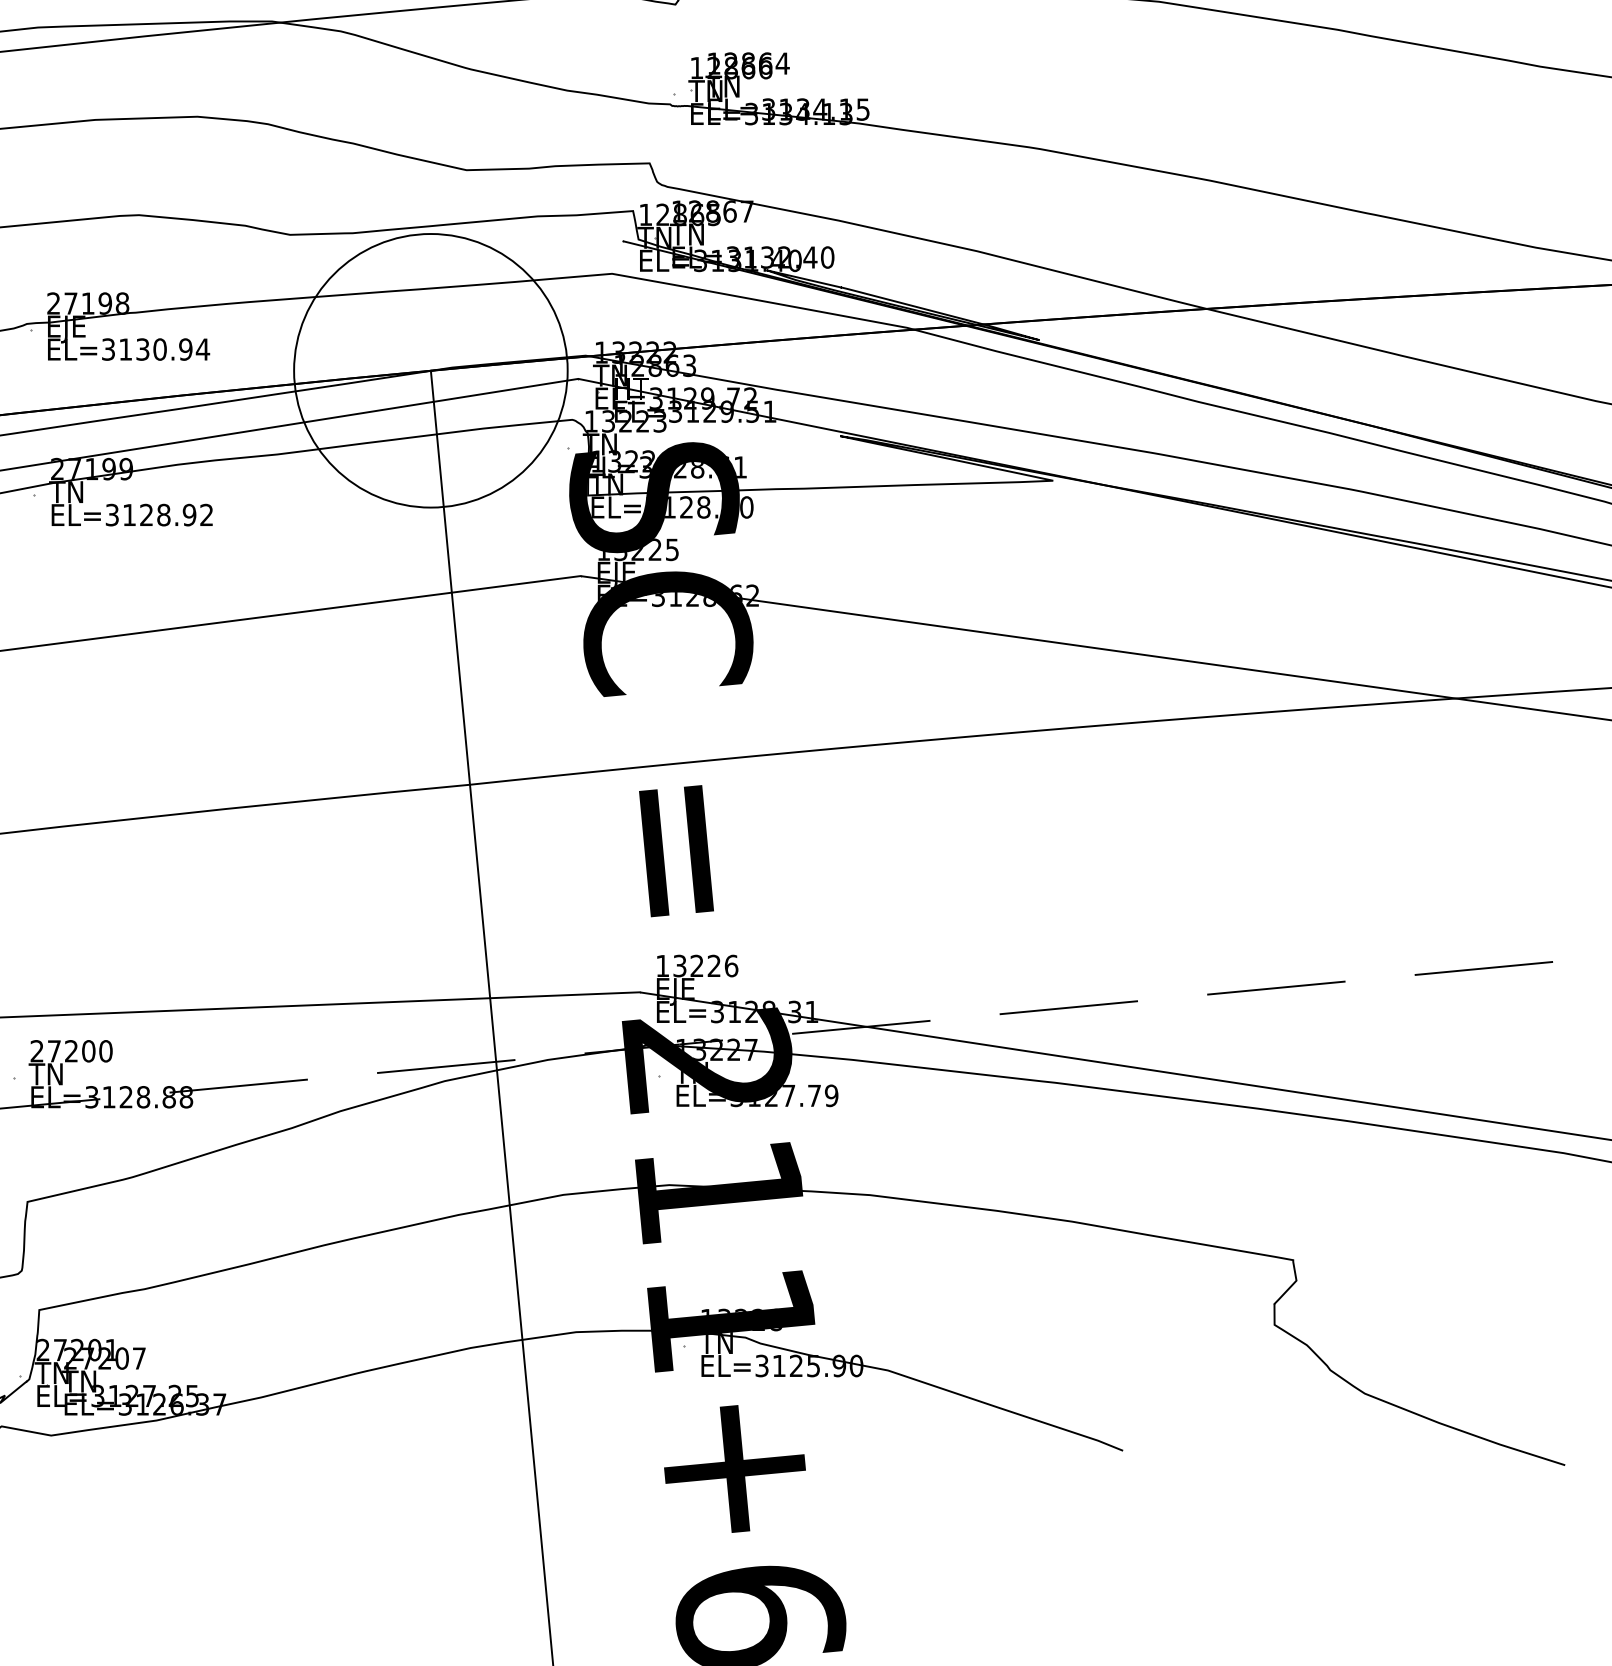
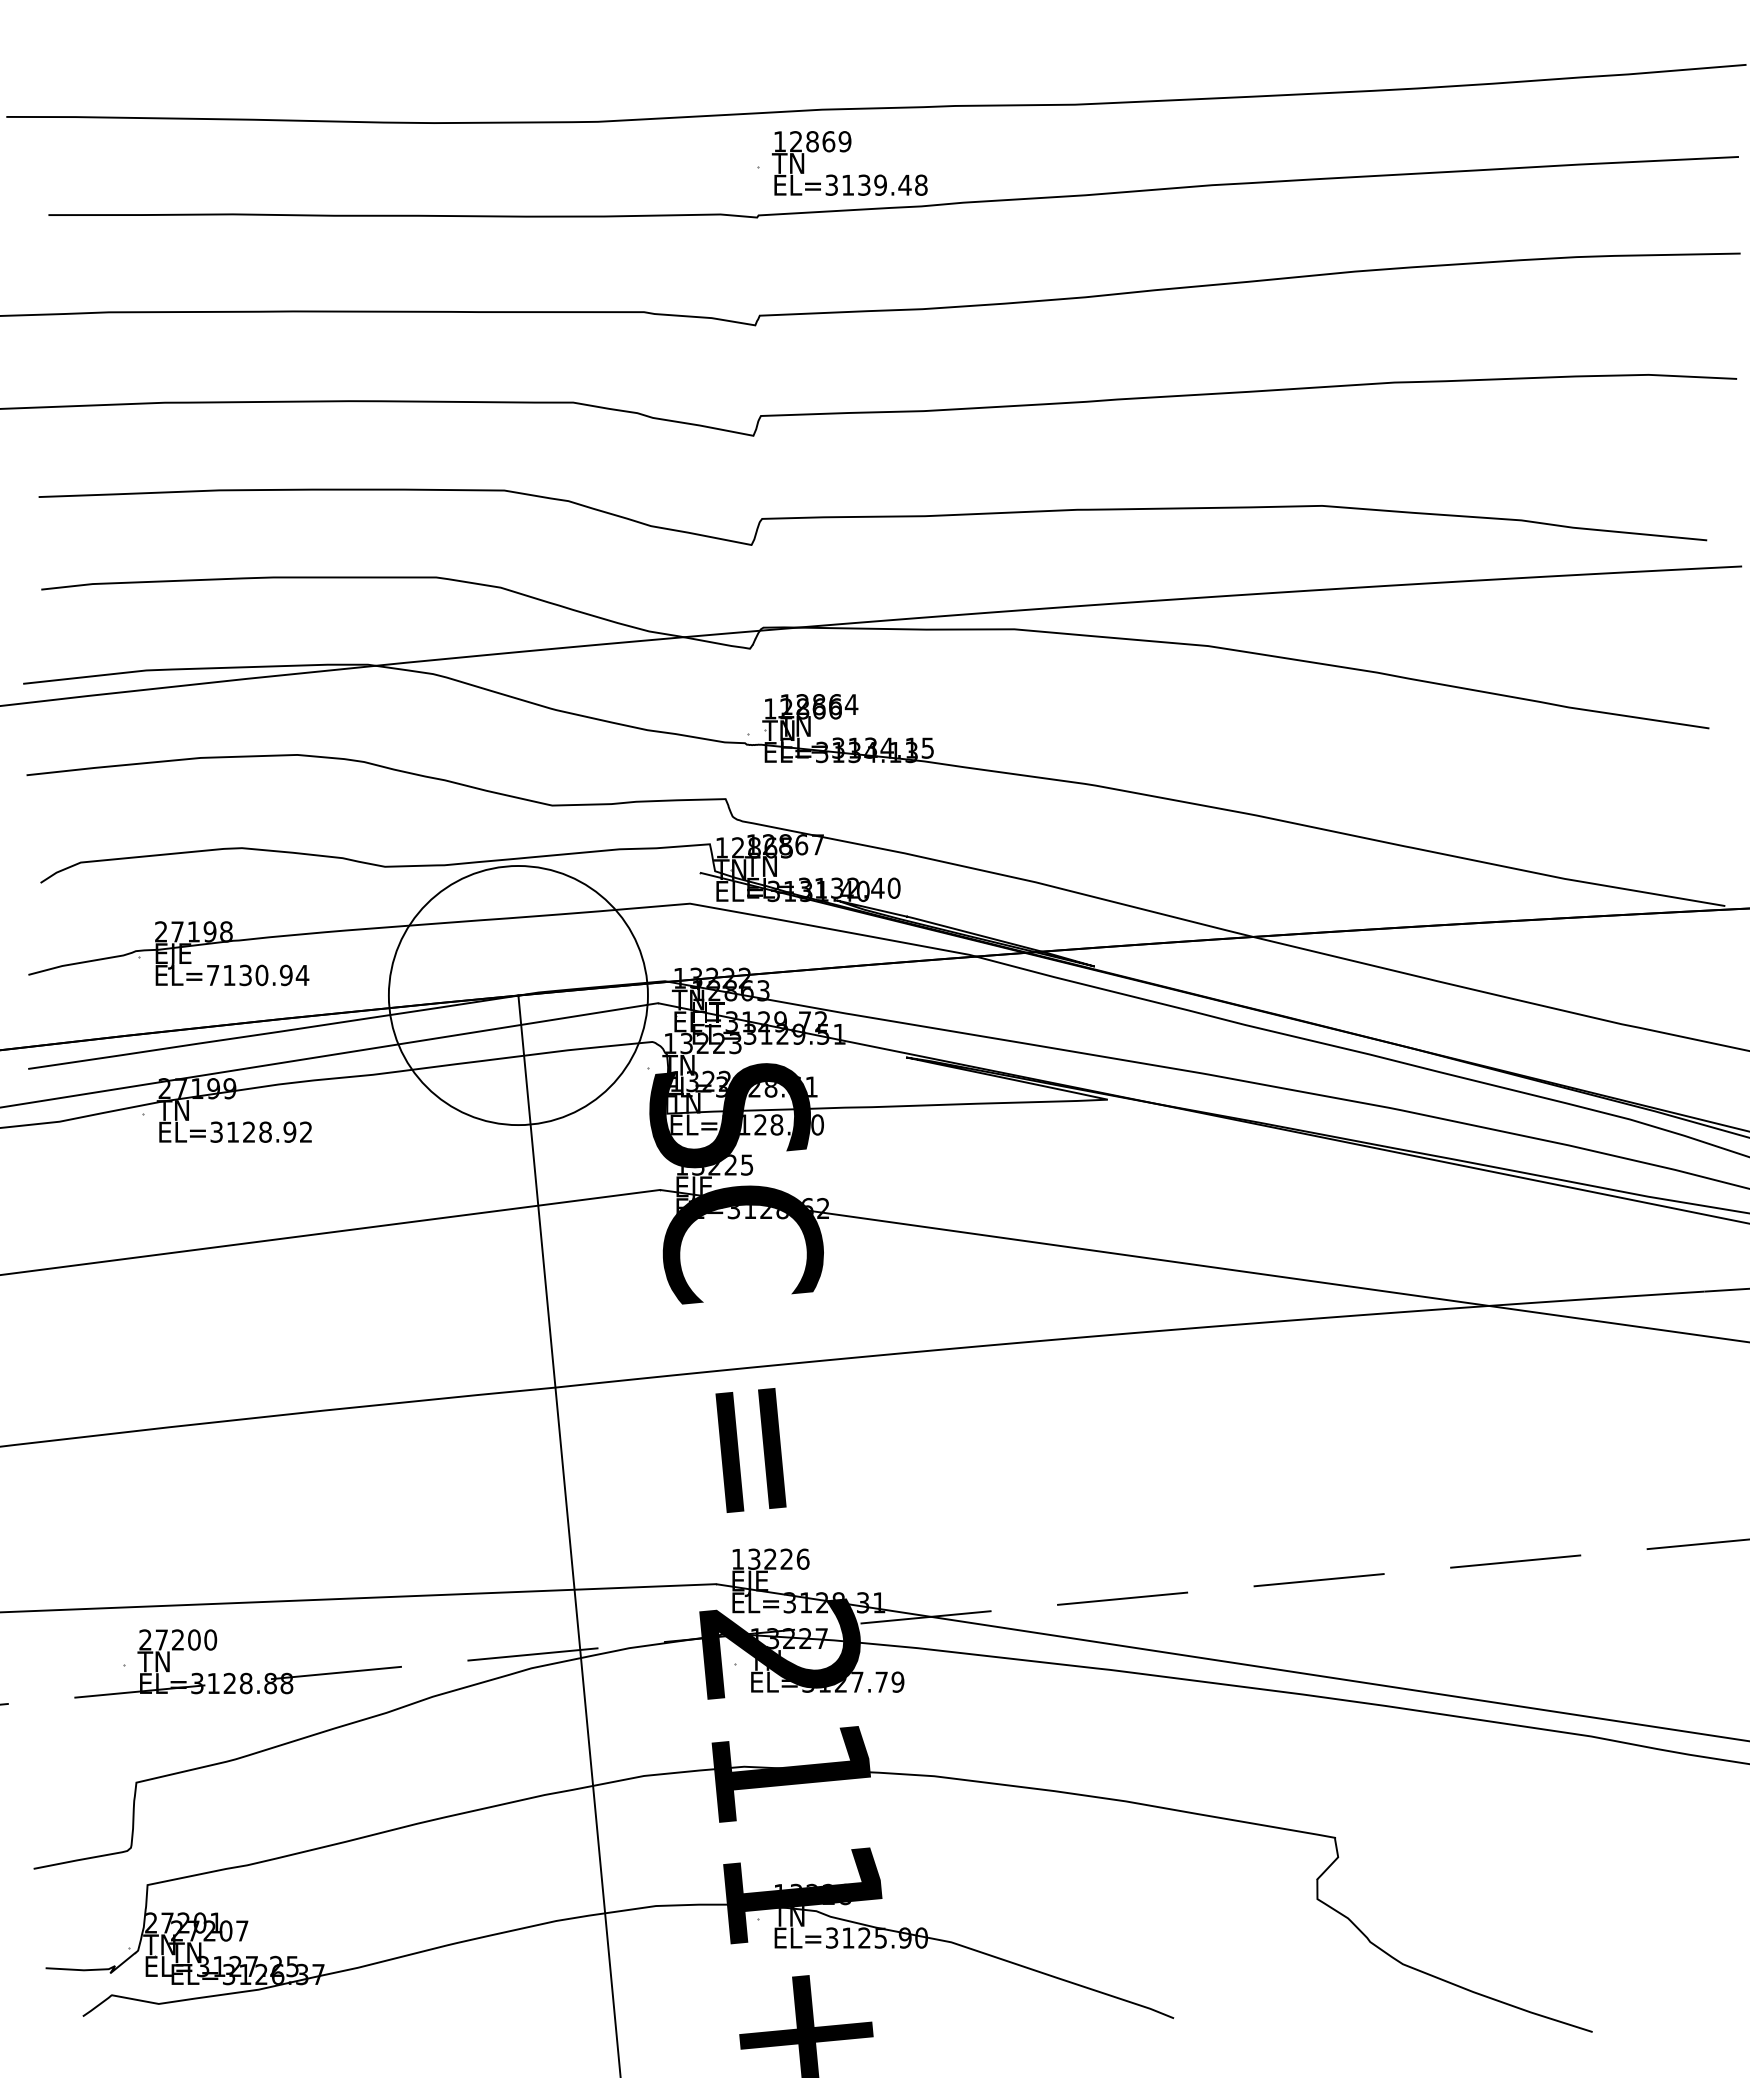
text: (108, 349) -> (213, 975), EL=3130.94 -> EL=7130.94

